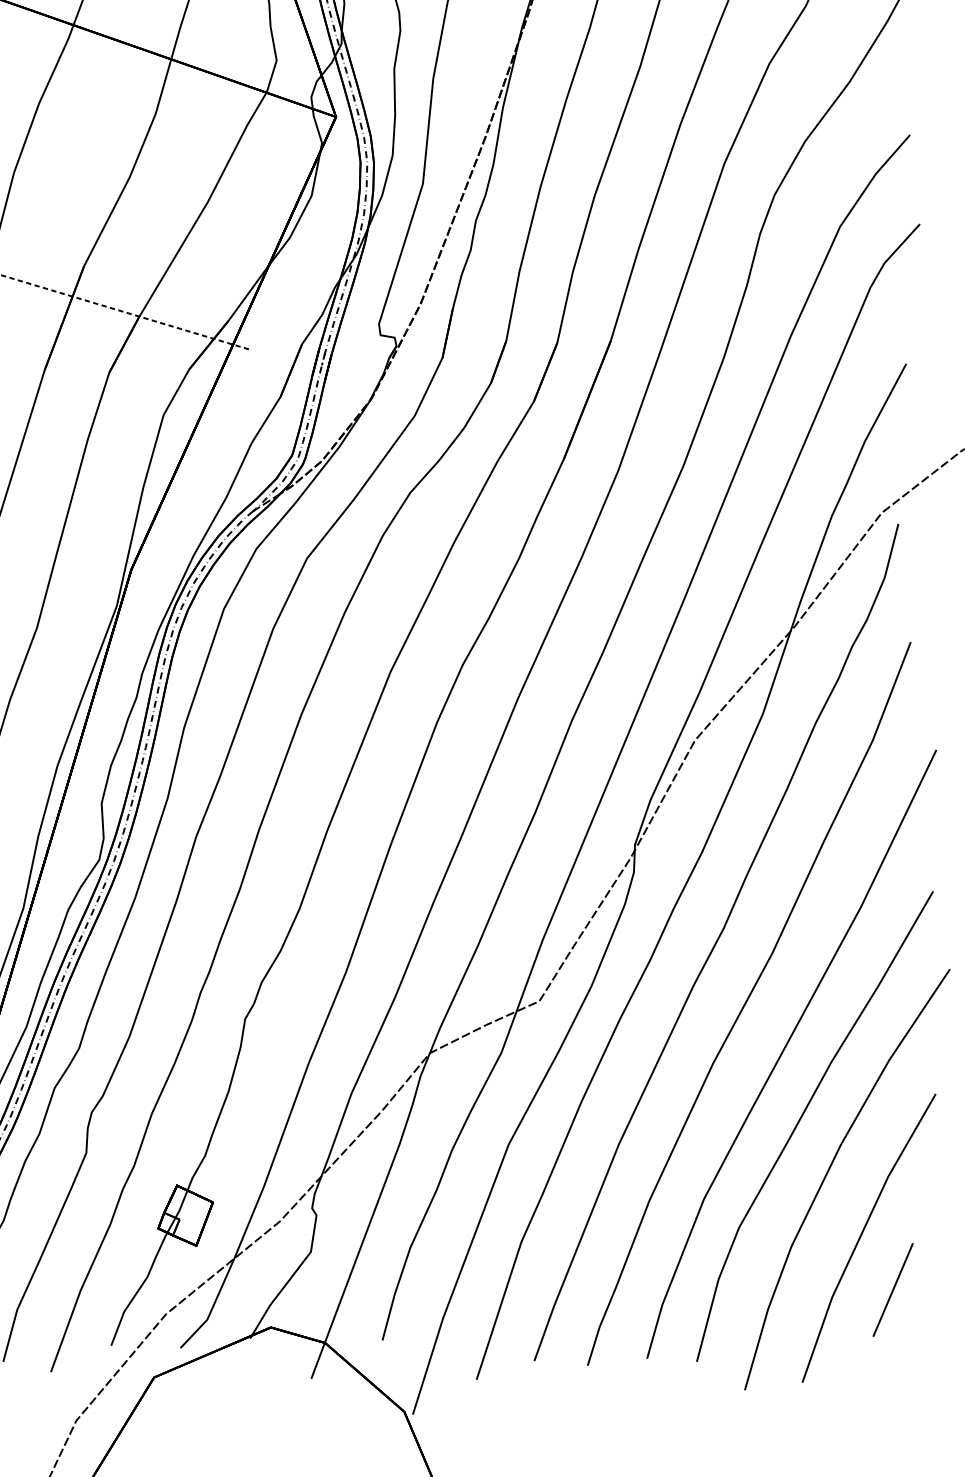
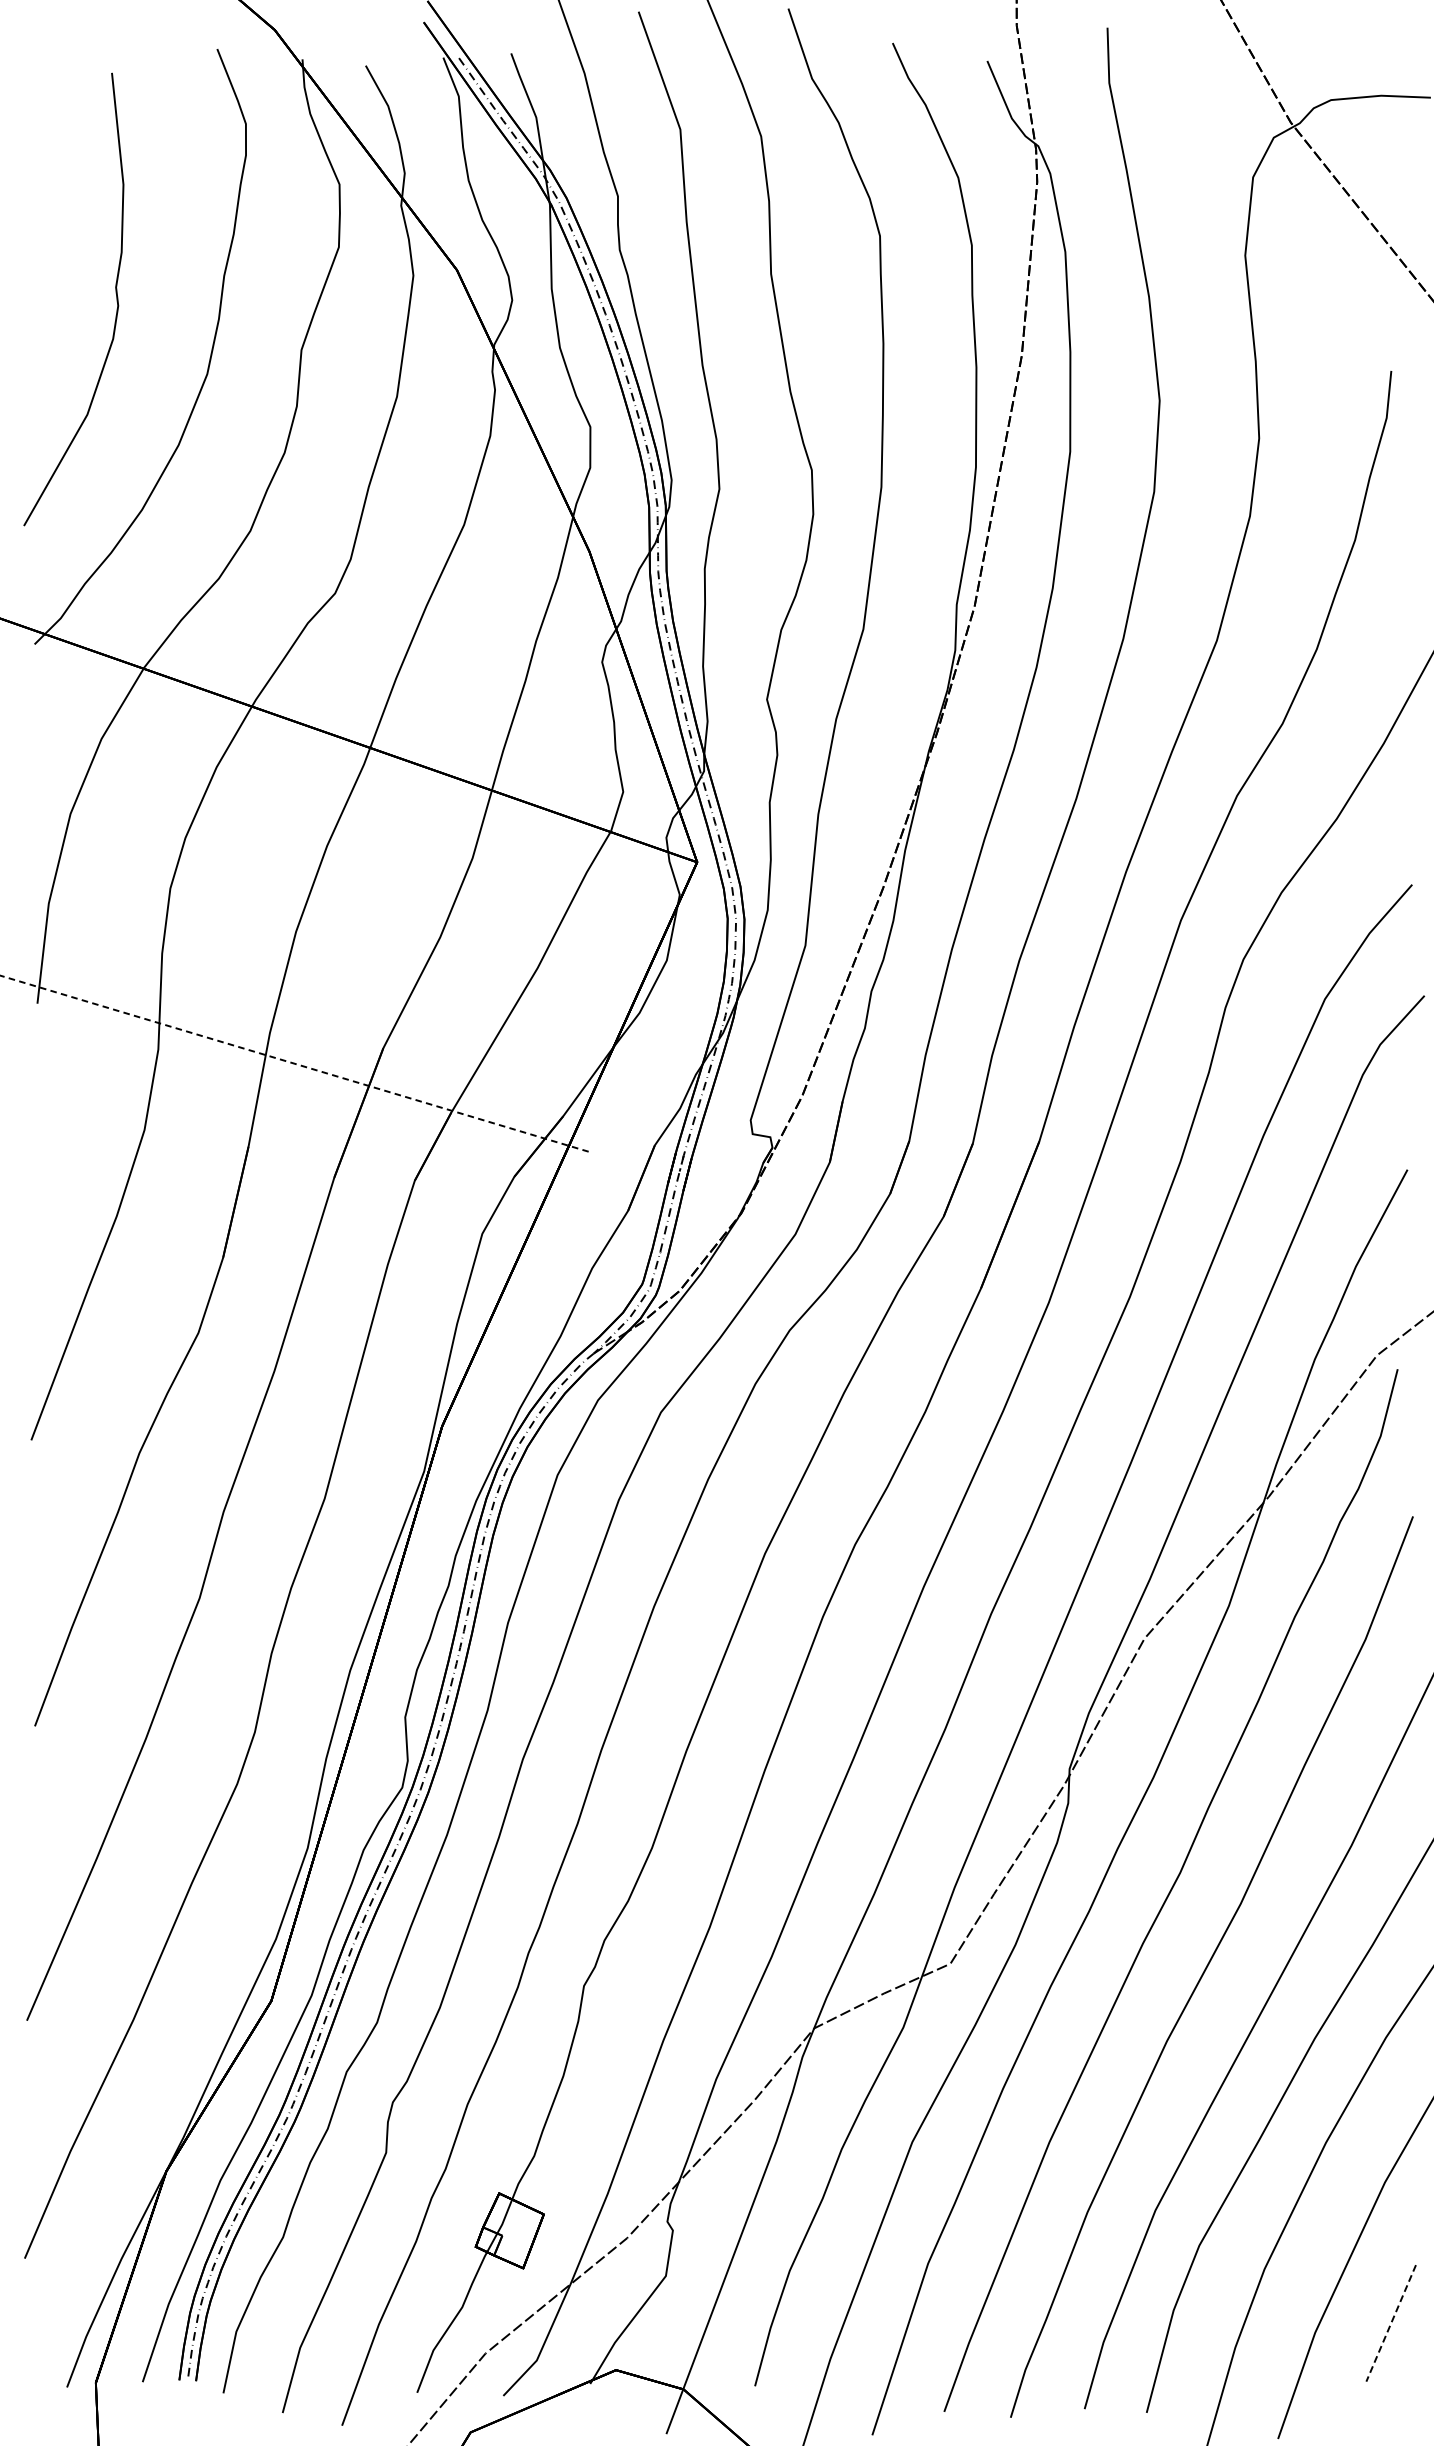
line: (892, 1290) -> (1390, 2323), solid -> dashed

